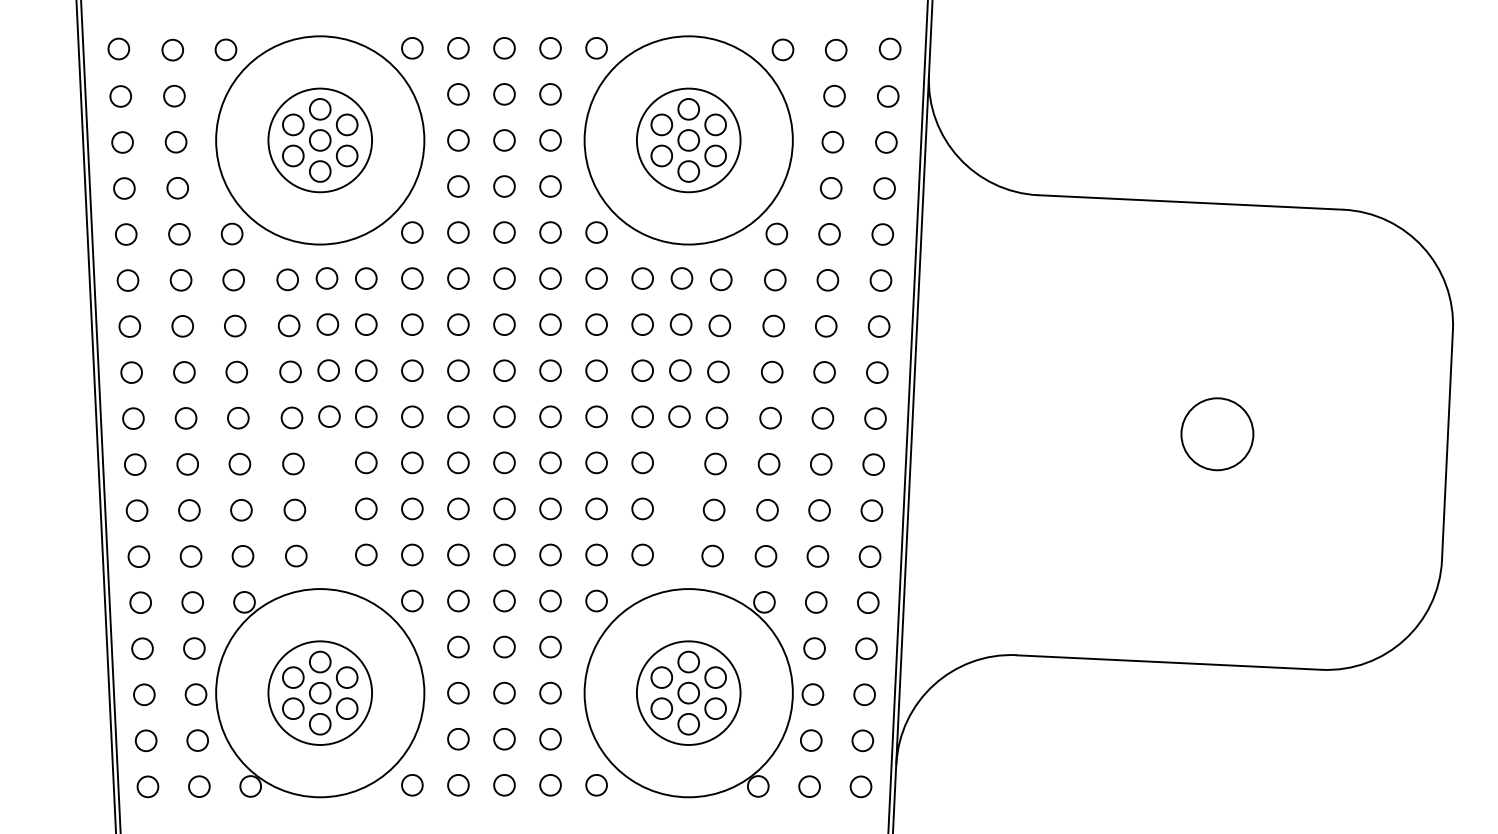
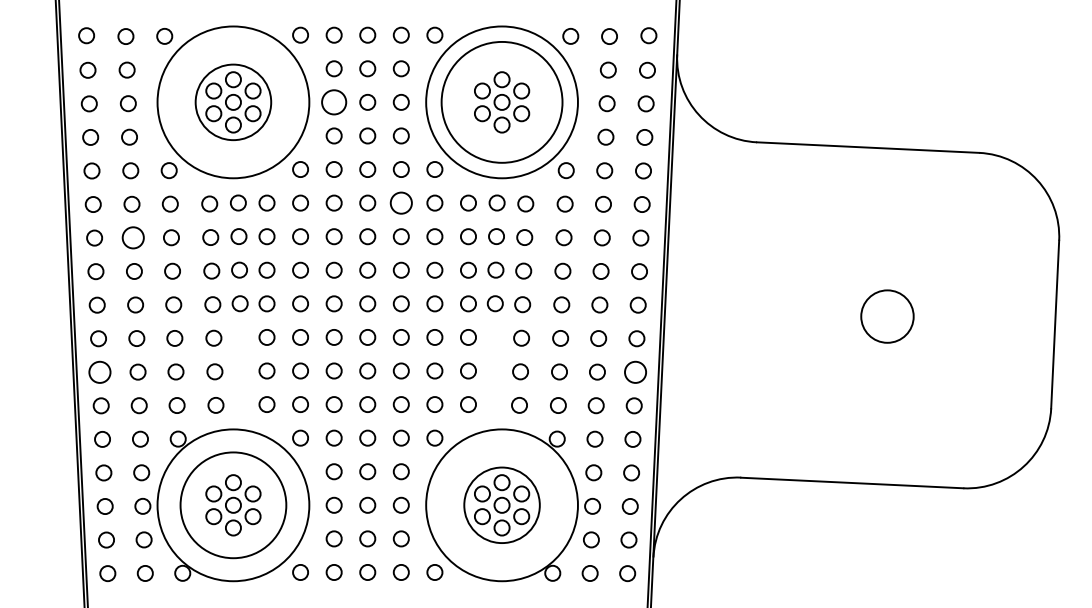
circle: (458, 140) -> (334, 102), size x1.6
circle: (688, 140) -> (501, 102), size x1.6
circle: (550, 278) -> (401, 203), size x1.4
circle: (182, 326) -> (133, 238), size x1.4
circle: (136, 510) -> (99, 372), size x1.4
circle: (871, 510) -> (635, 372), size x1.4
circle: (320, 692) -> (233, 504), size x1.4

